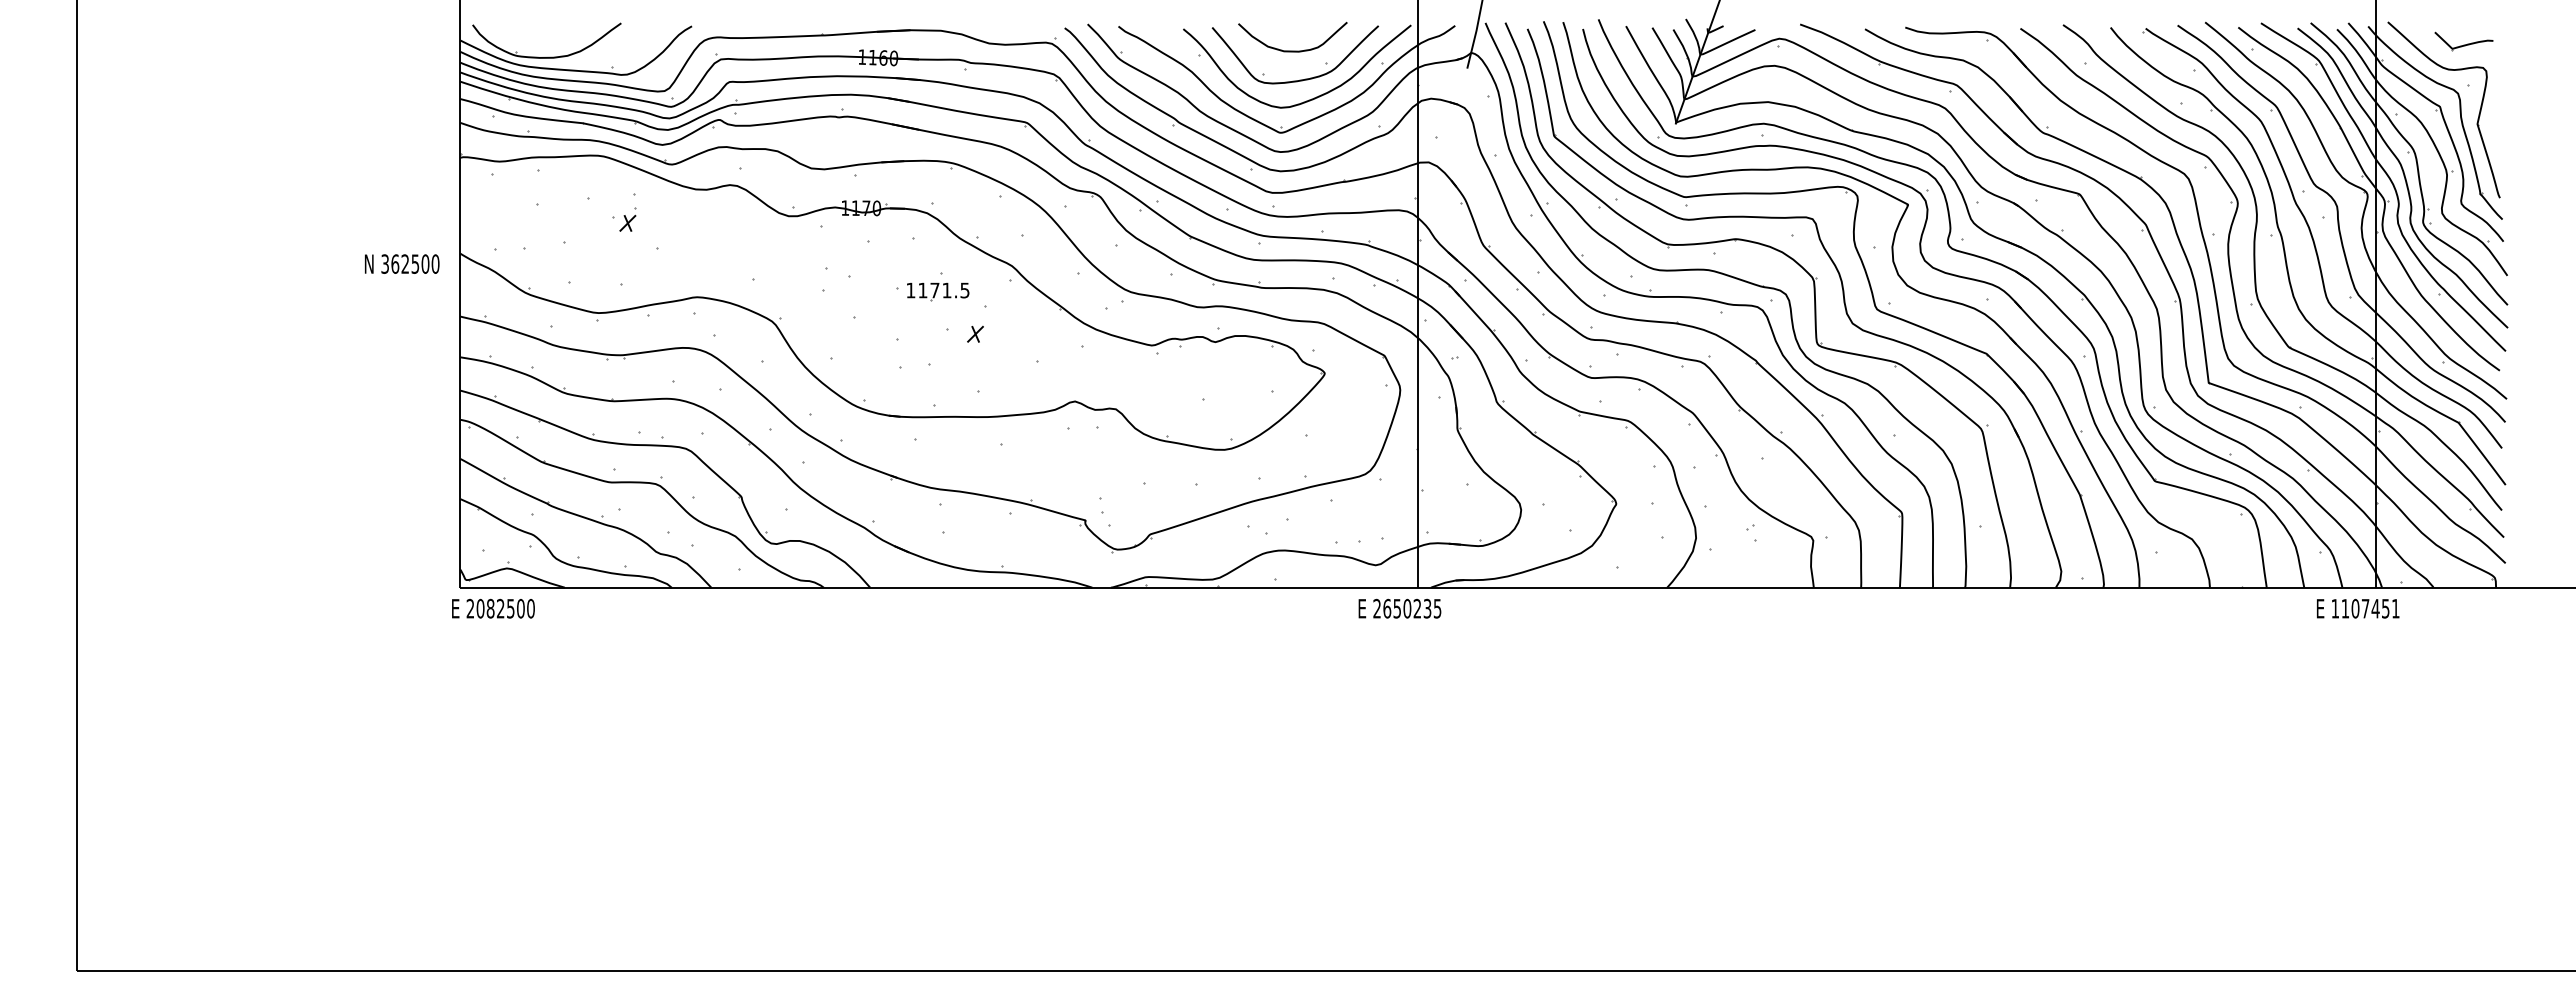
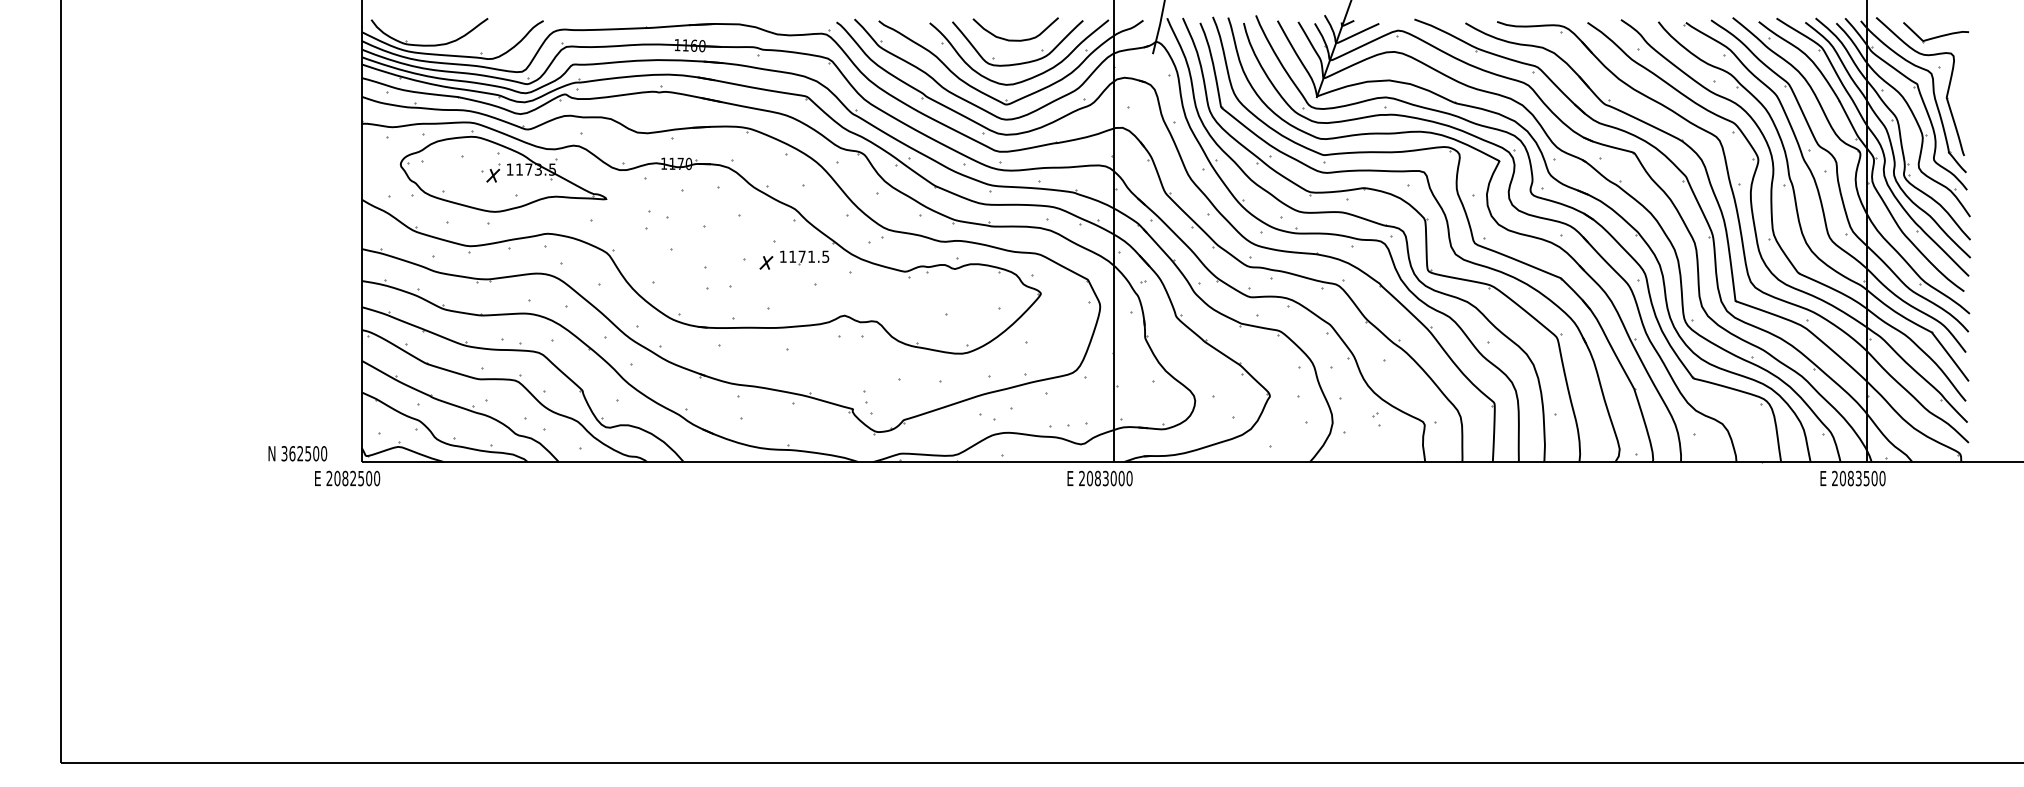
part: (2463, 41) -> (1935, 32), size x1.43
part: (640, 218) -> (503, 171), added
text: (402, 263) -> (298, 453), moved
part: (938, 291) -> (804, 257), moved
text: (493, 608) -> (347, 478), moved
text: (1412, 608) -> (1109, 478), 2650235 -> 2083000
text: (2365, 608) -> (1858, 478), 1107451 -> 2083500

